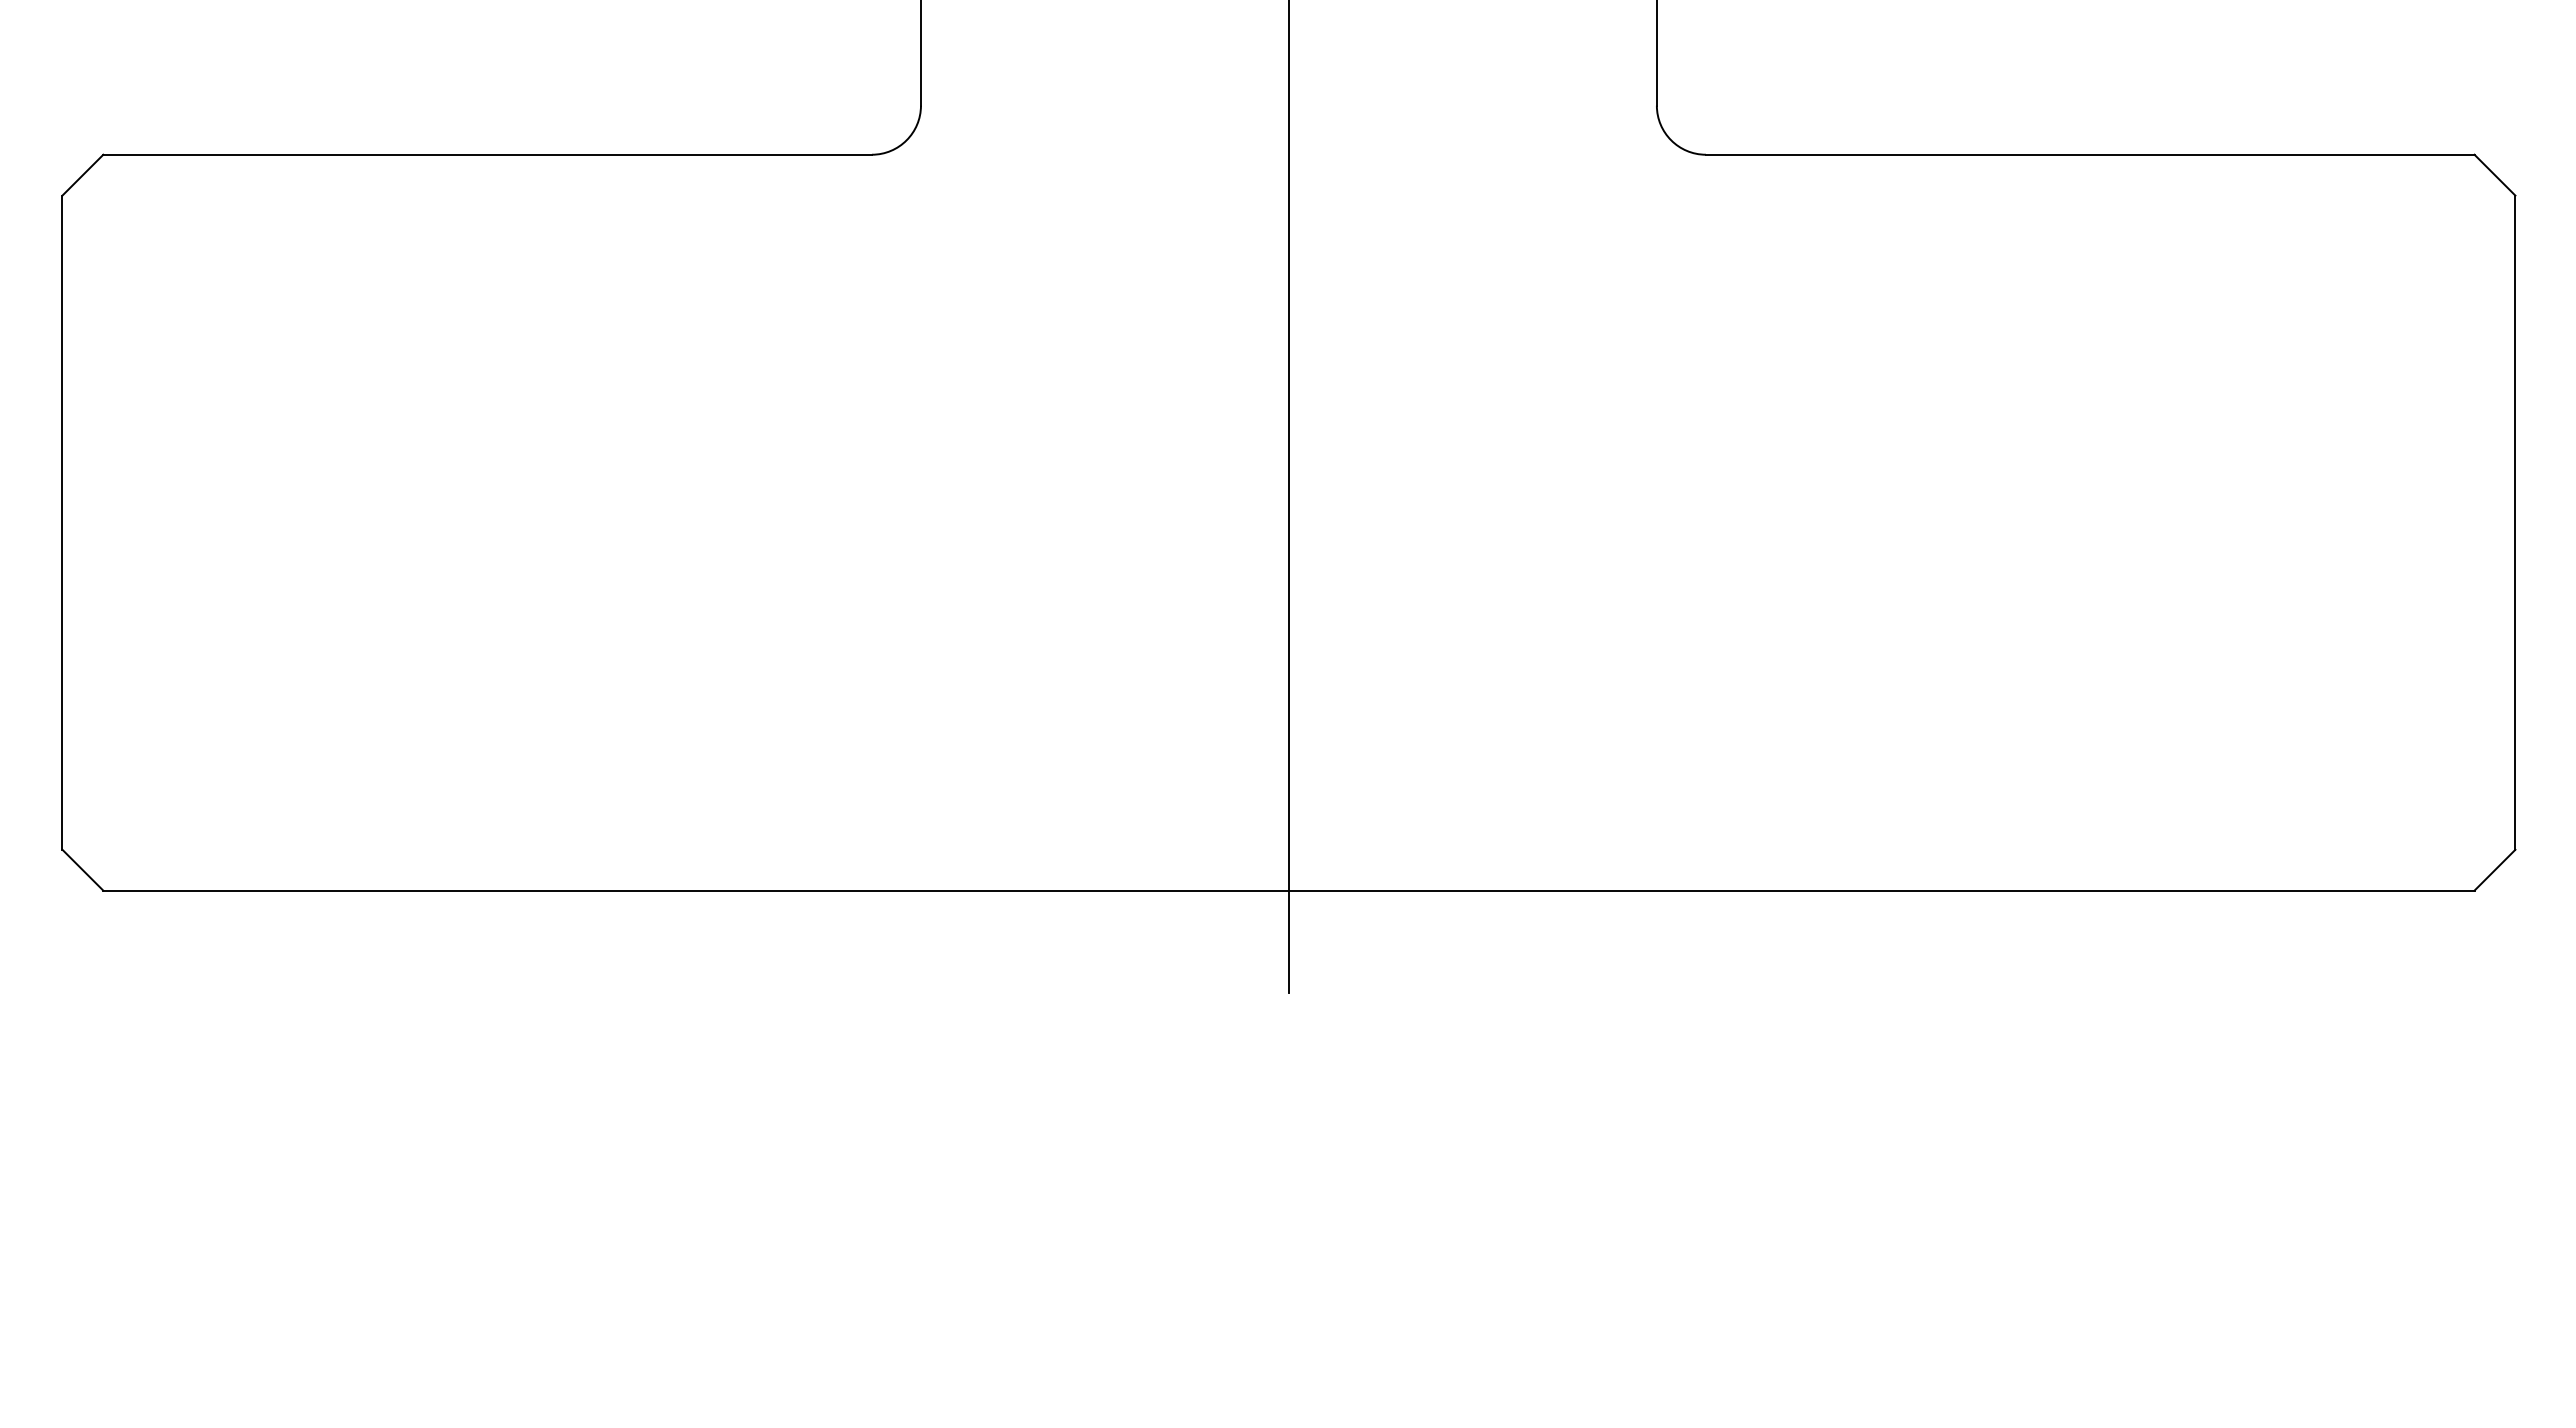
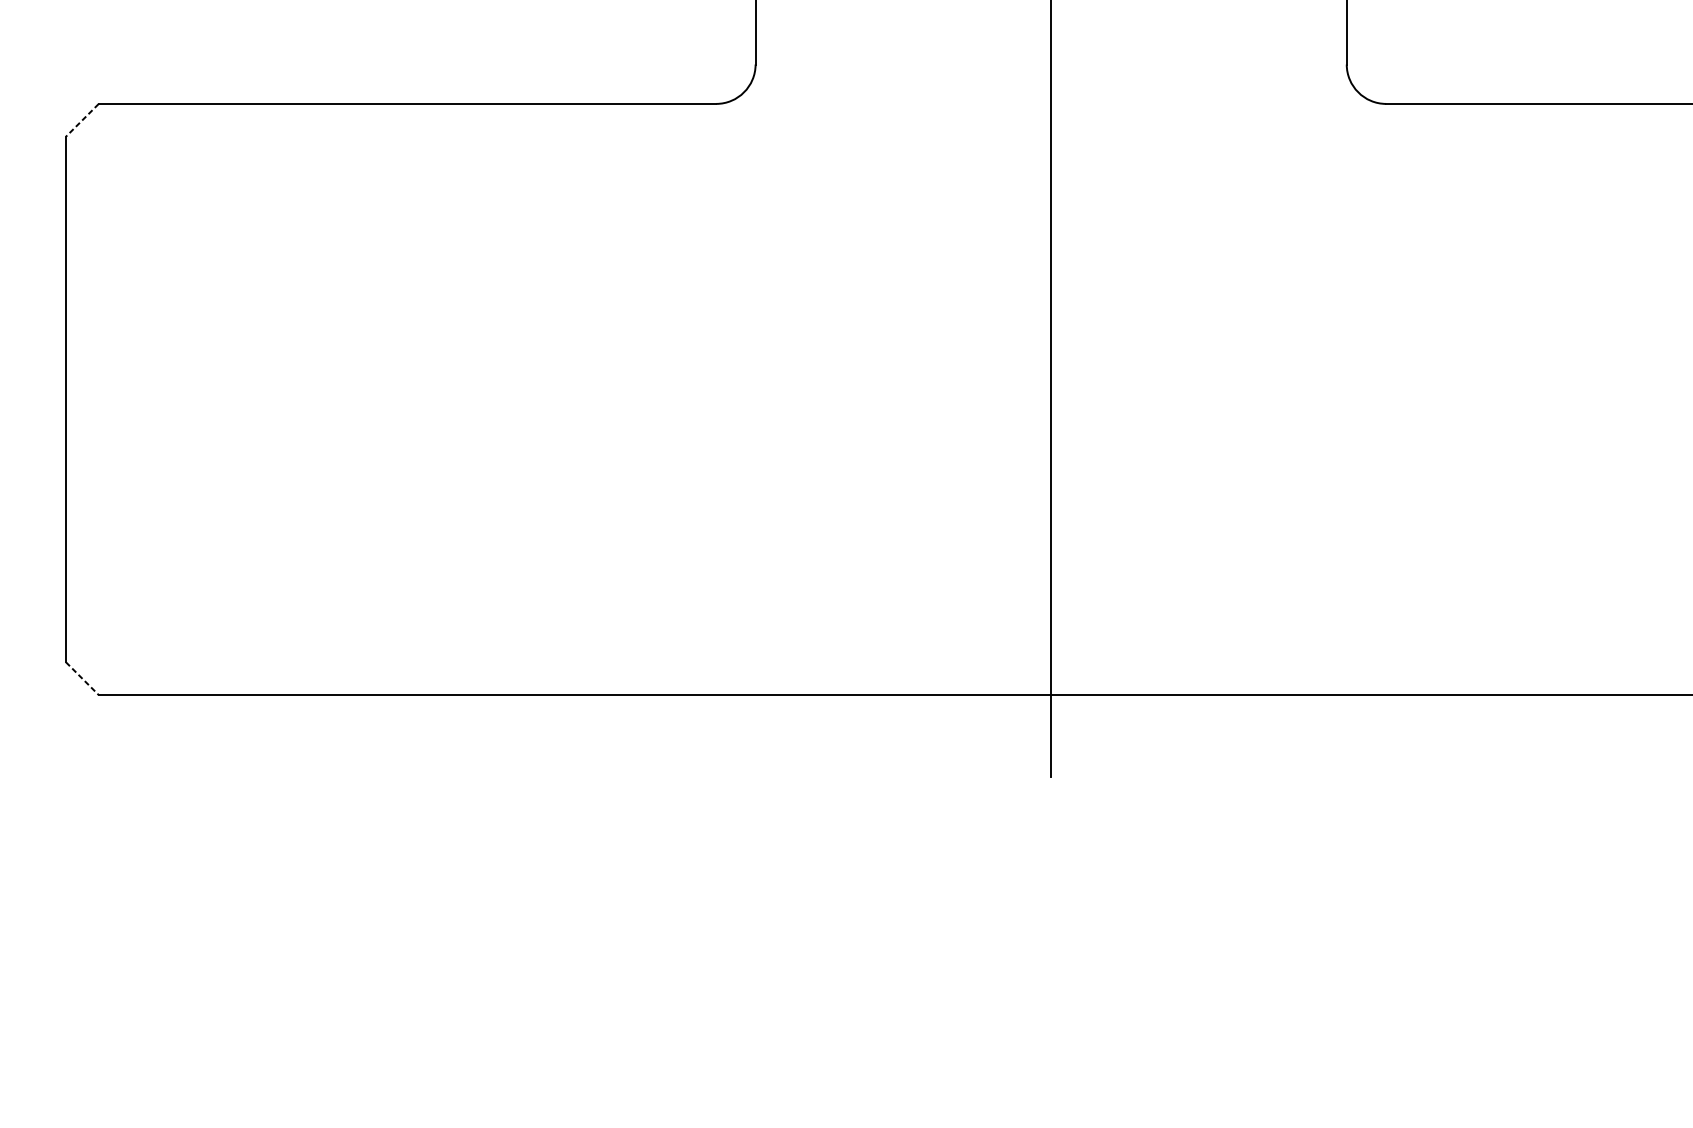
line: (82, 175) -> (82, 120), solid -> dashed
line: (82, 870) -> (82, 678), solid -> dashed

